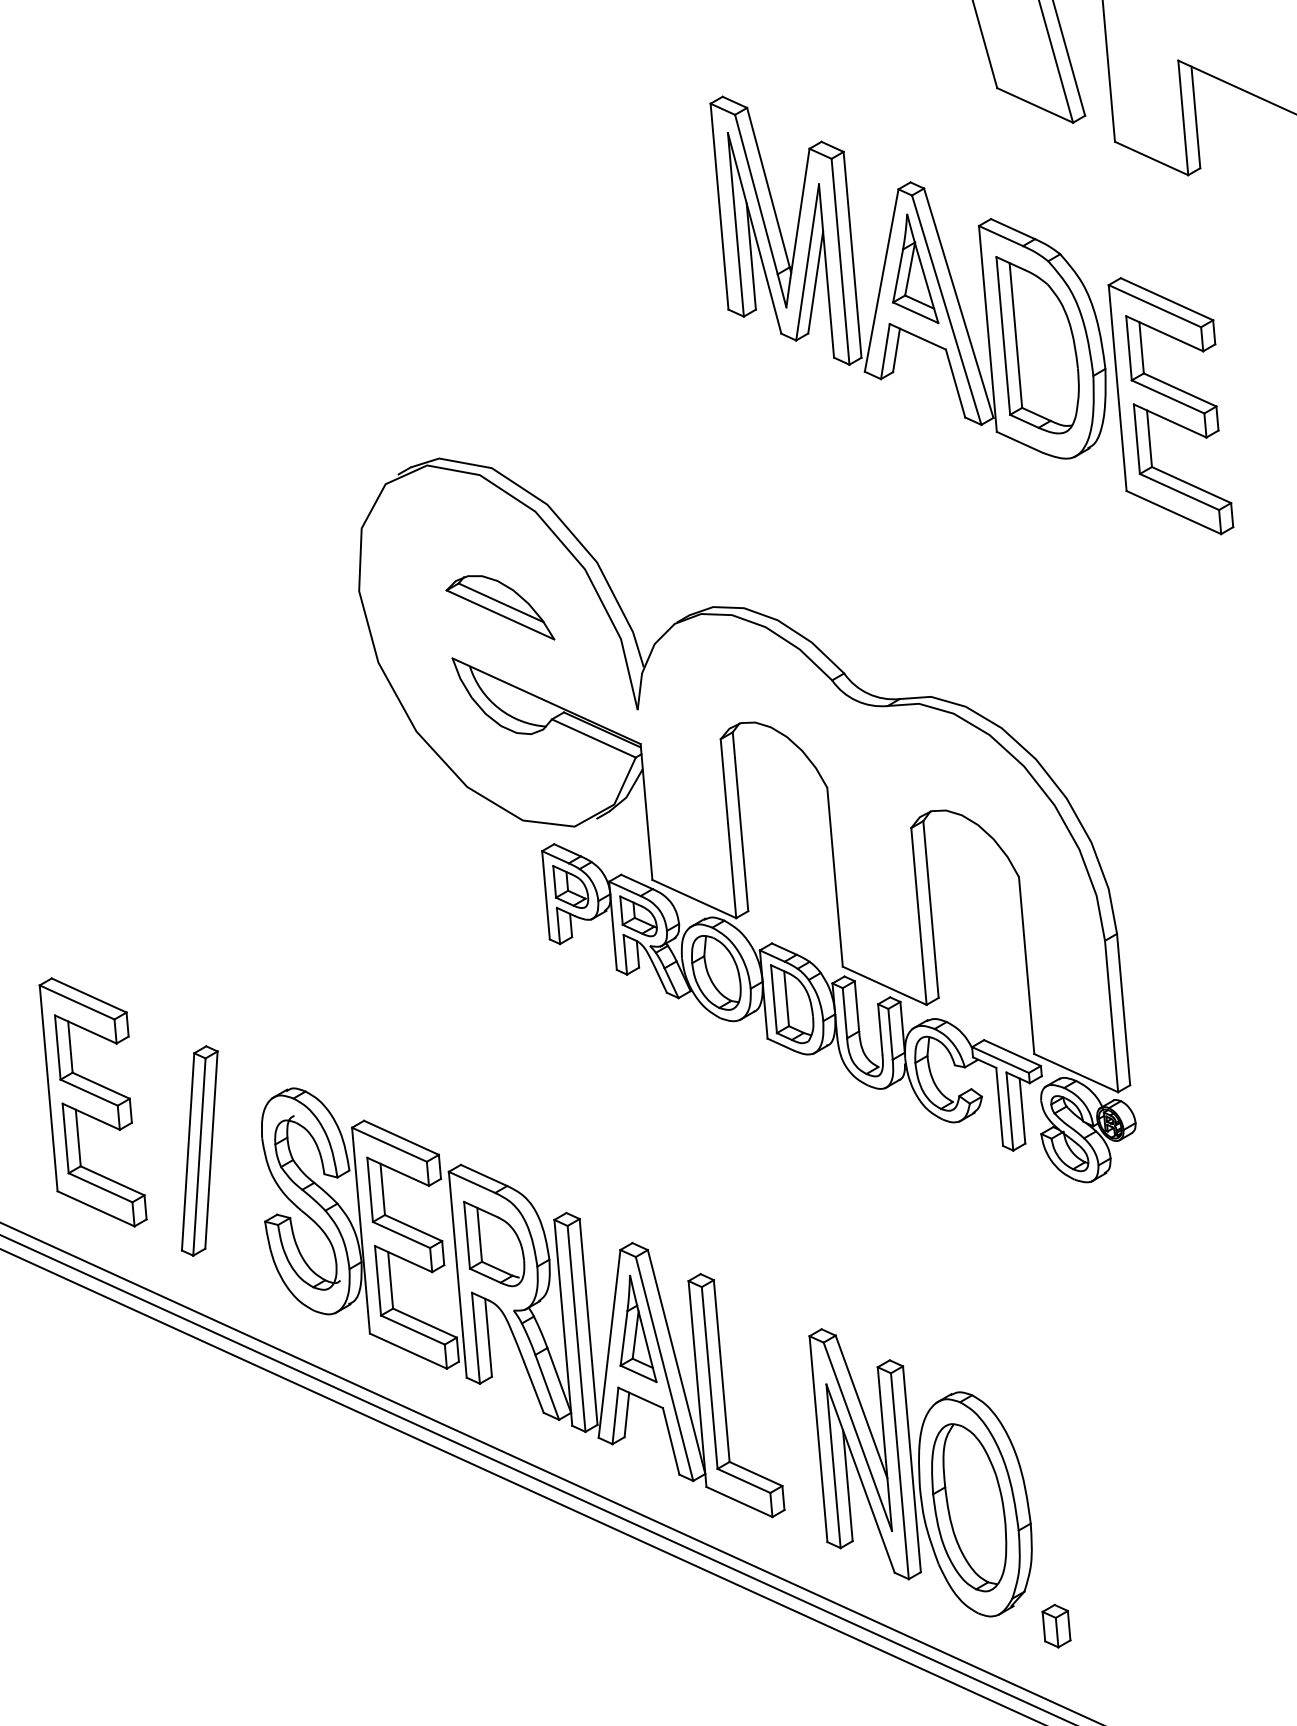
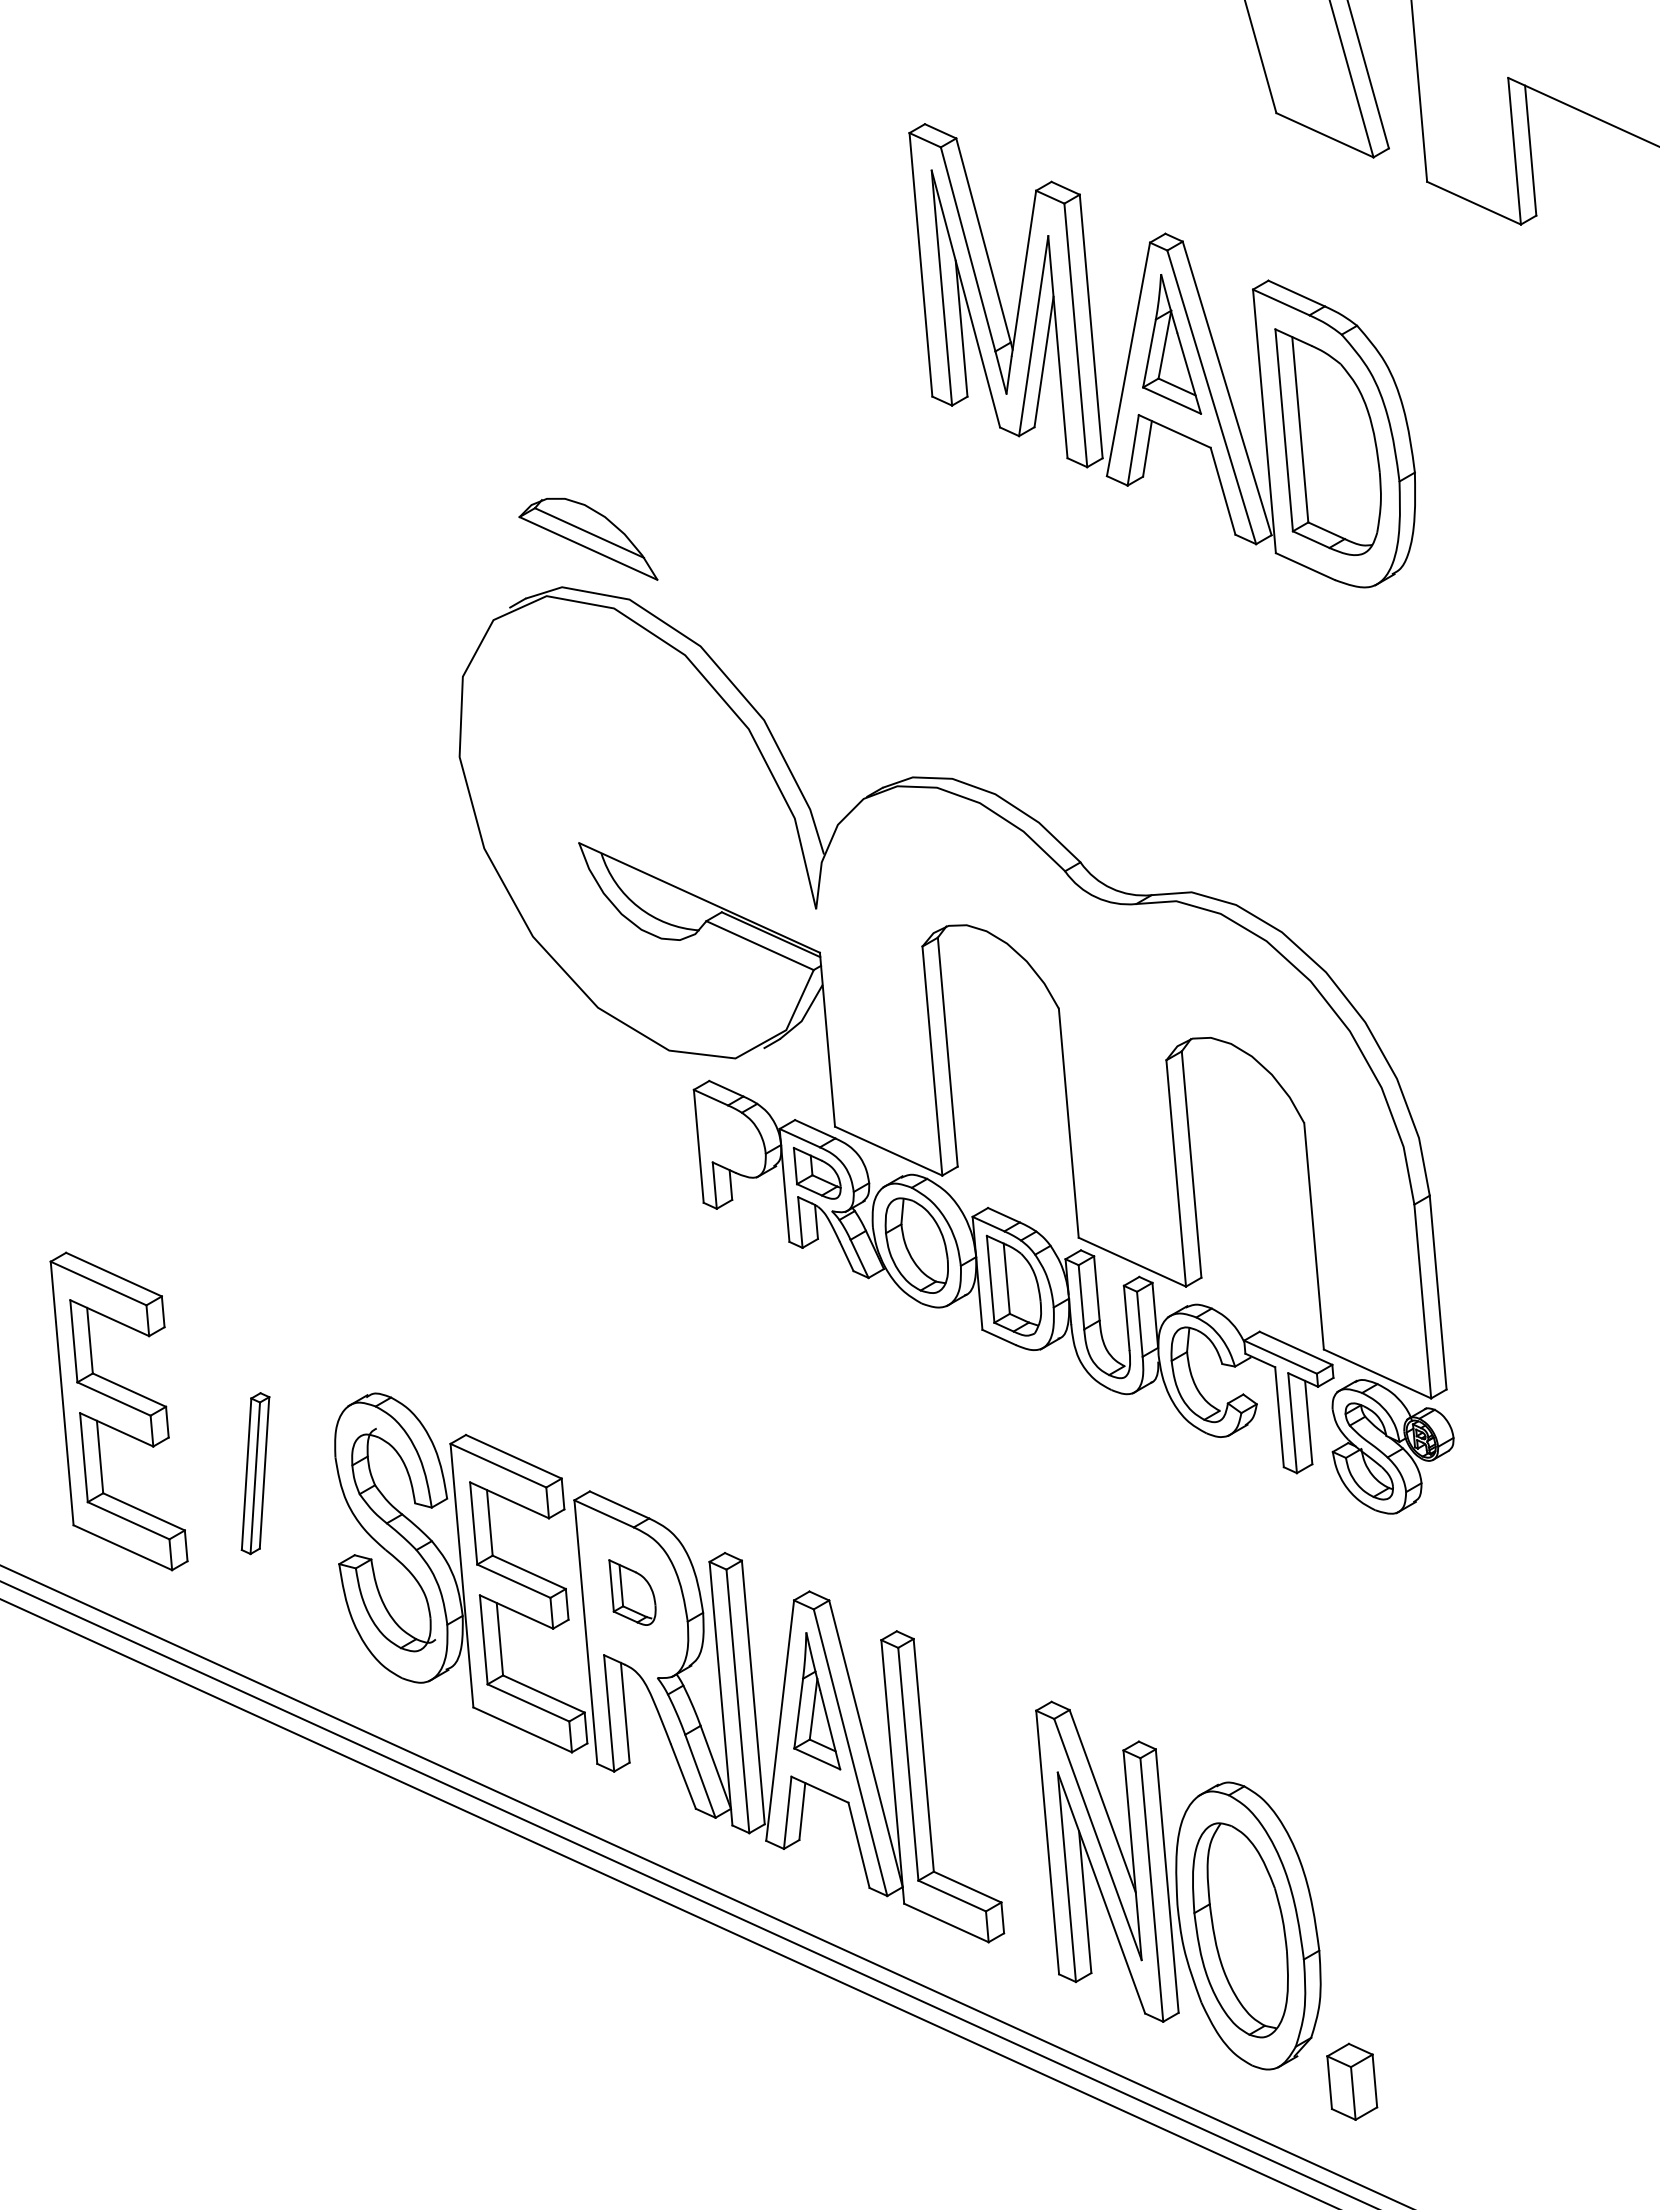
part: (1170, 406) -> (1498, 520), removed
part: (500, 607) -> (588, 538), moved
part: (570, 886) -> (730, 1135), removed
part: (199, 1150) -> (255, 1473), size x0.6
part: (494, 1243) -> (632, 1592), size x0.6
part: (1056, 1625) -> (1352, 2081), size x1.4

